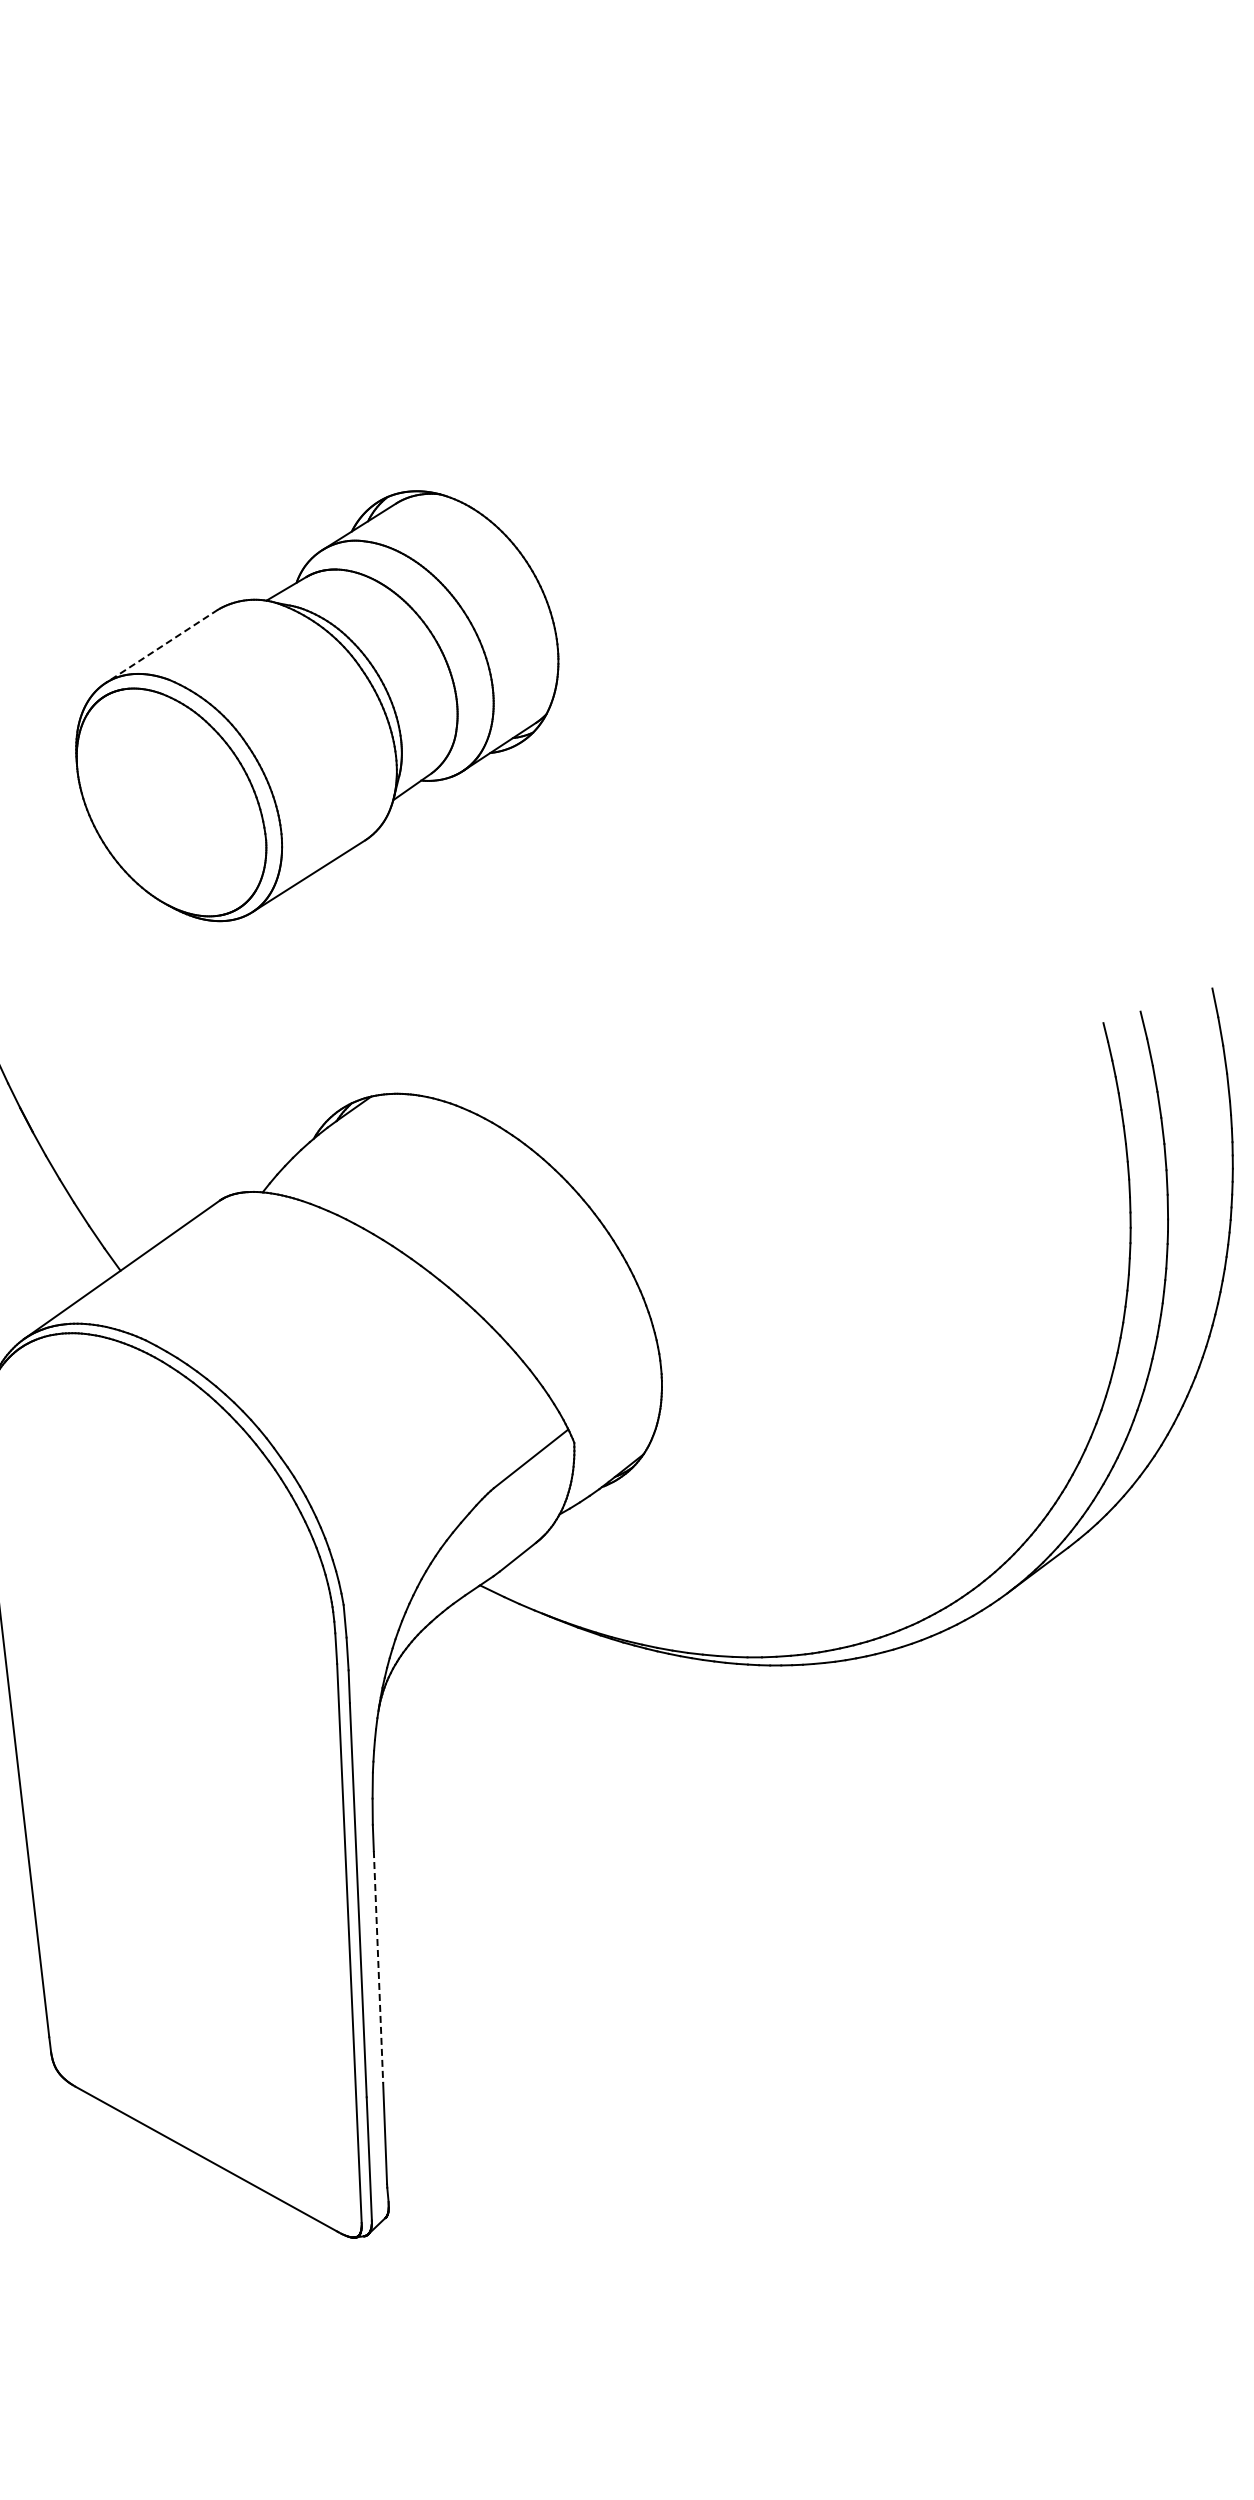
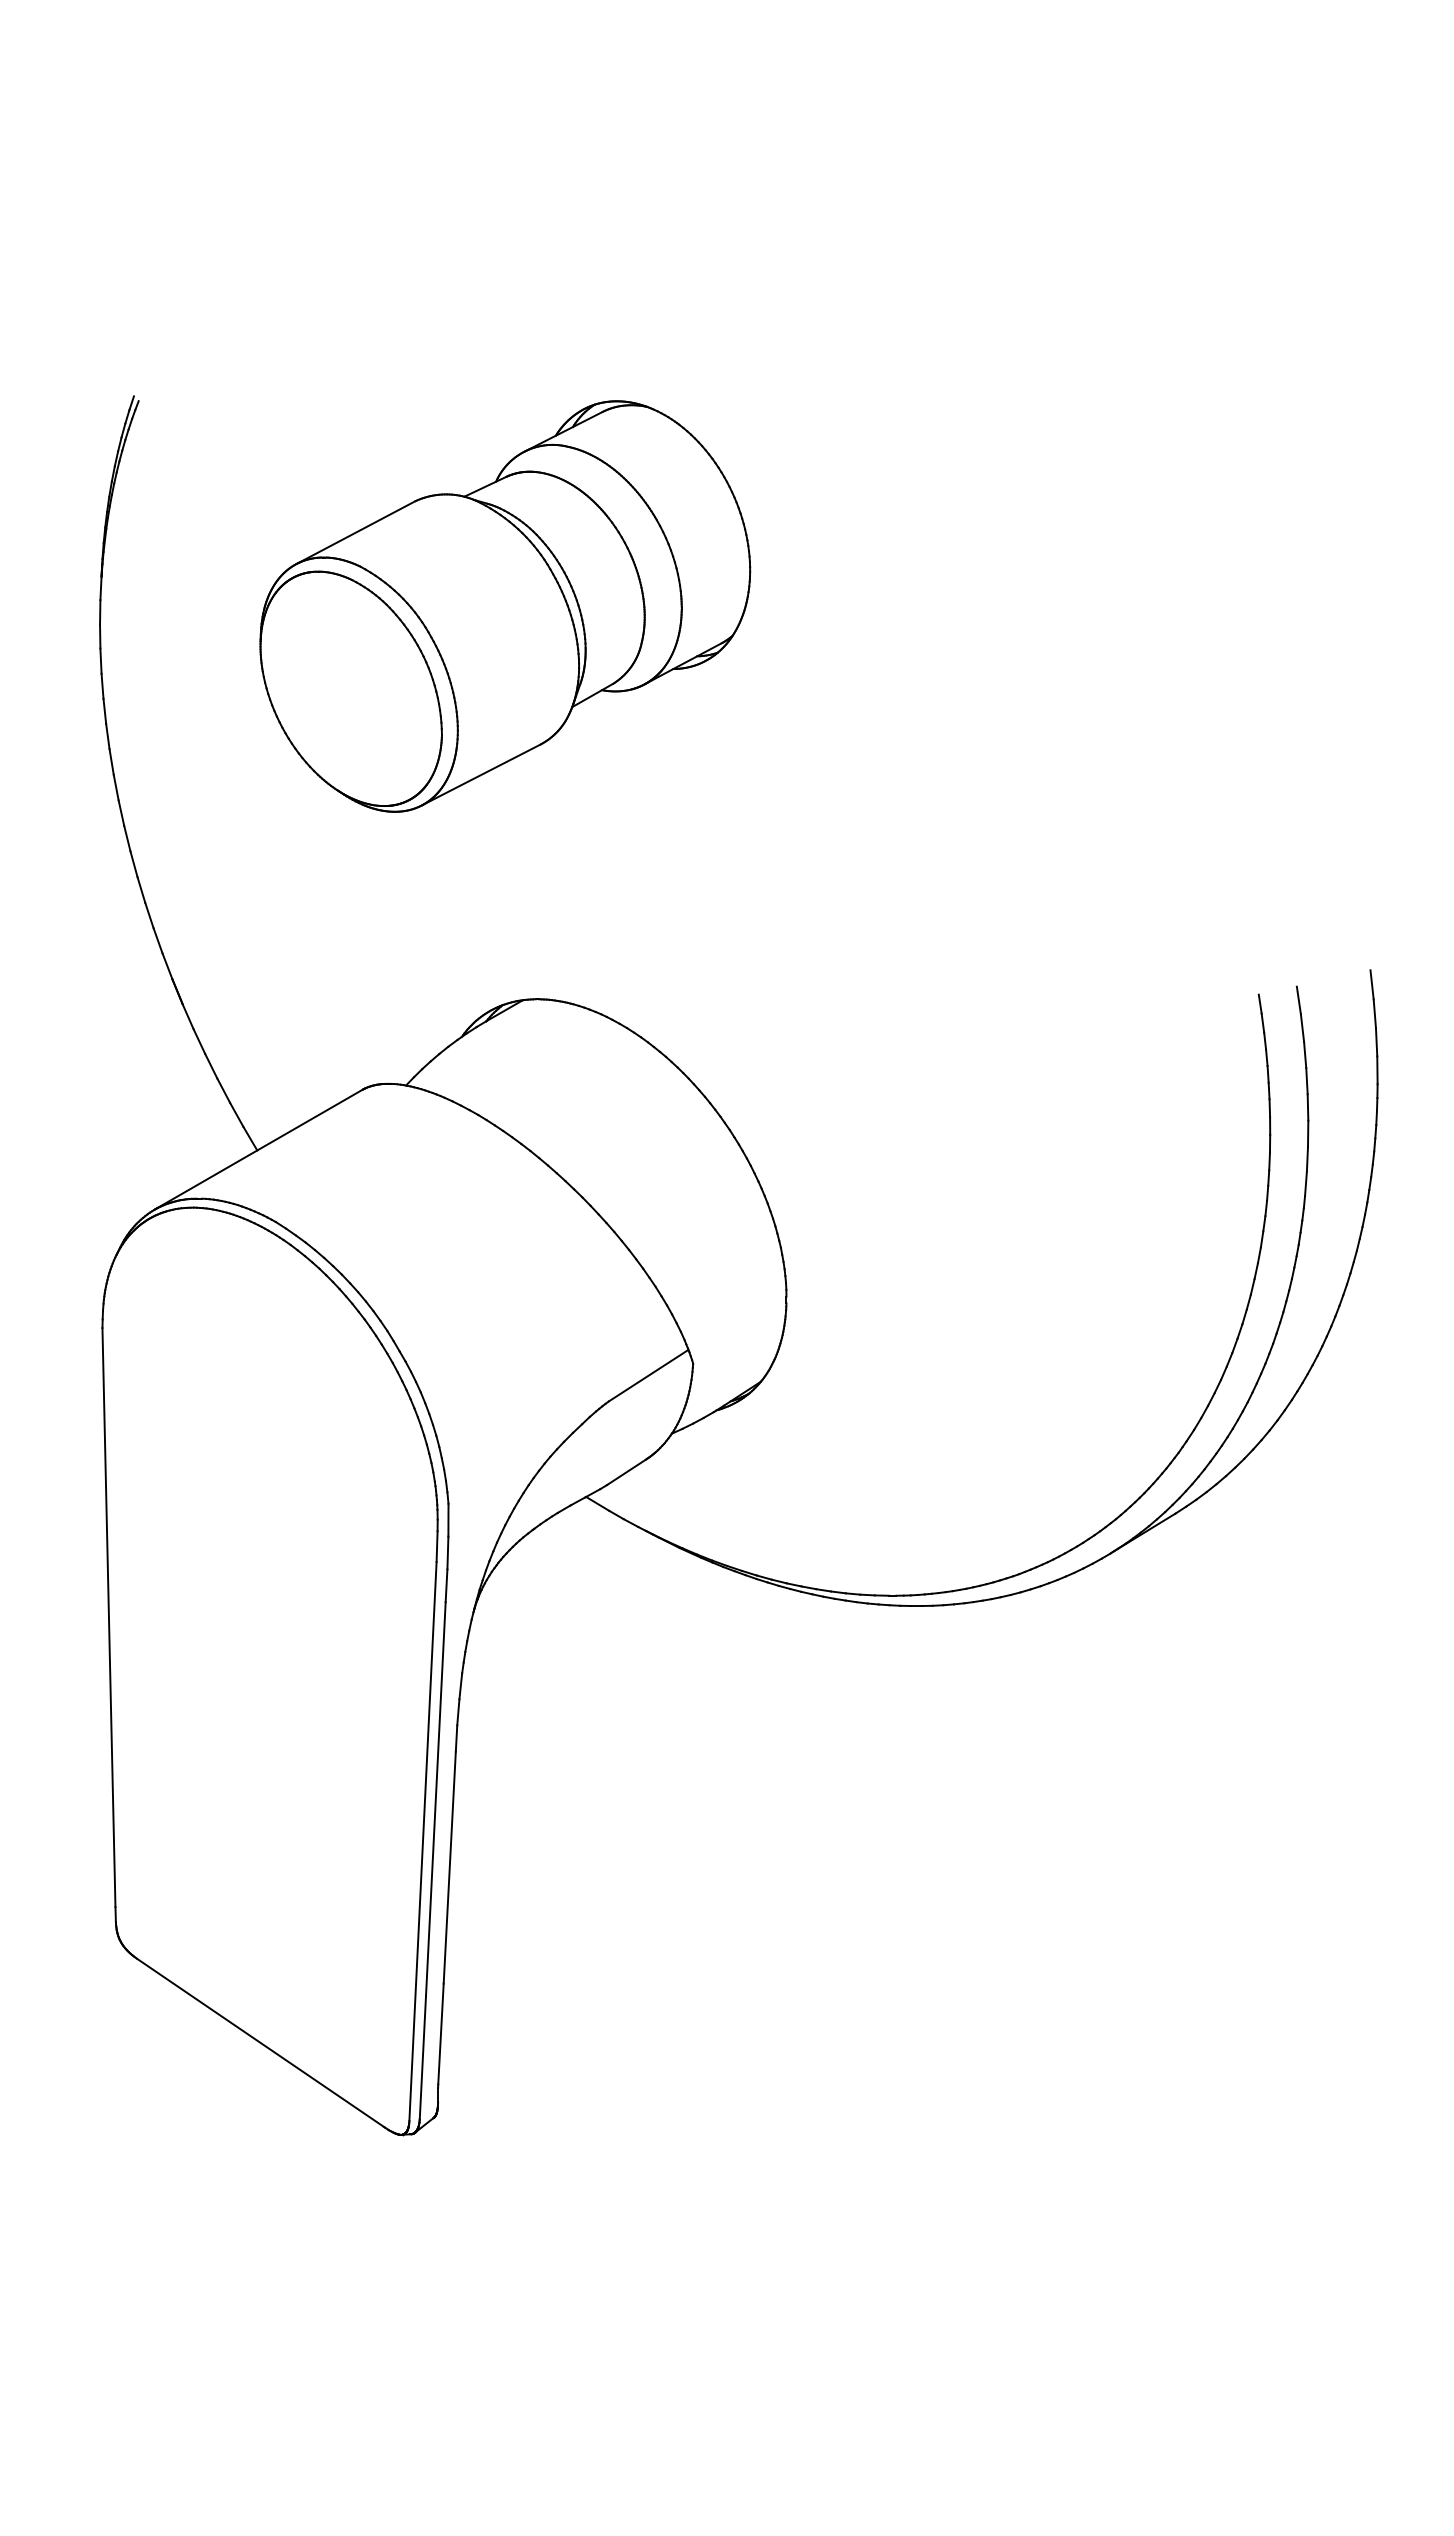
line: (161, 646) -> (355, 532), dashed -> solid
line: (378, 1967) -> (449, 1868), dashed -> solid

